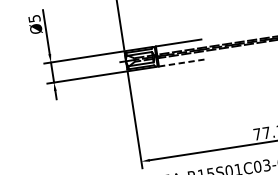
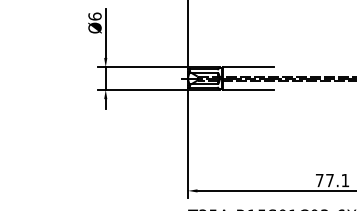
text: (34, 18) -> (94, 16), Ø5 -> Ø6
line: (182, 62) -> (249, 89), dashed -> solid

